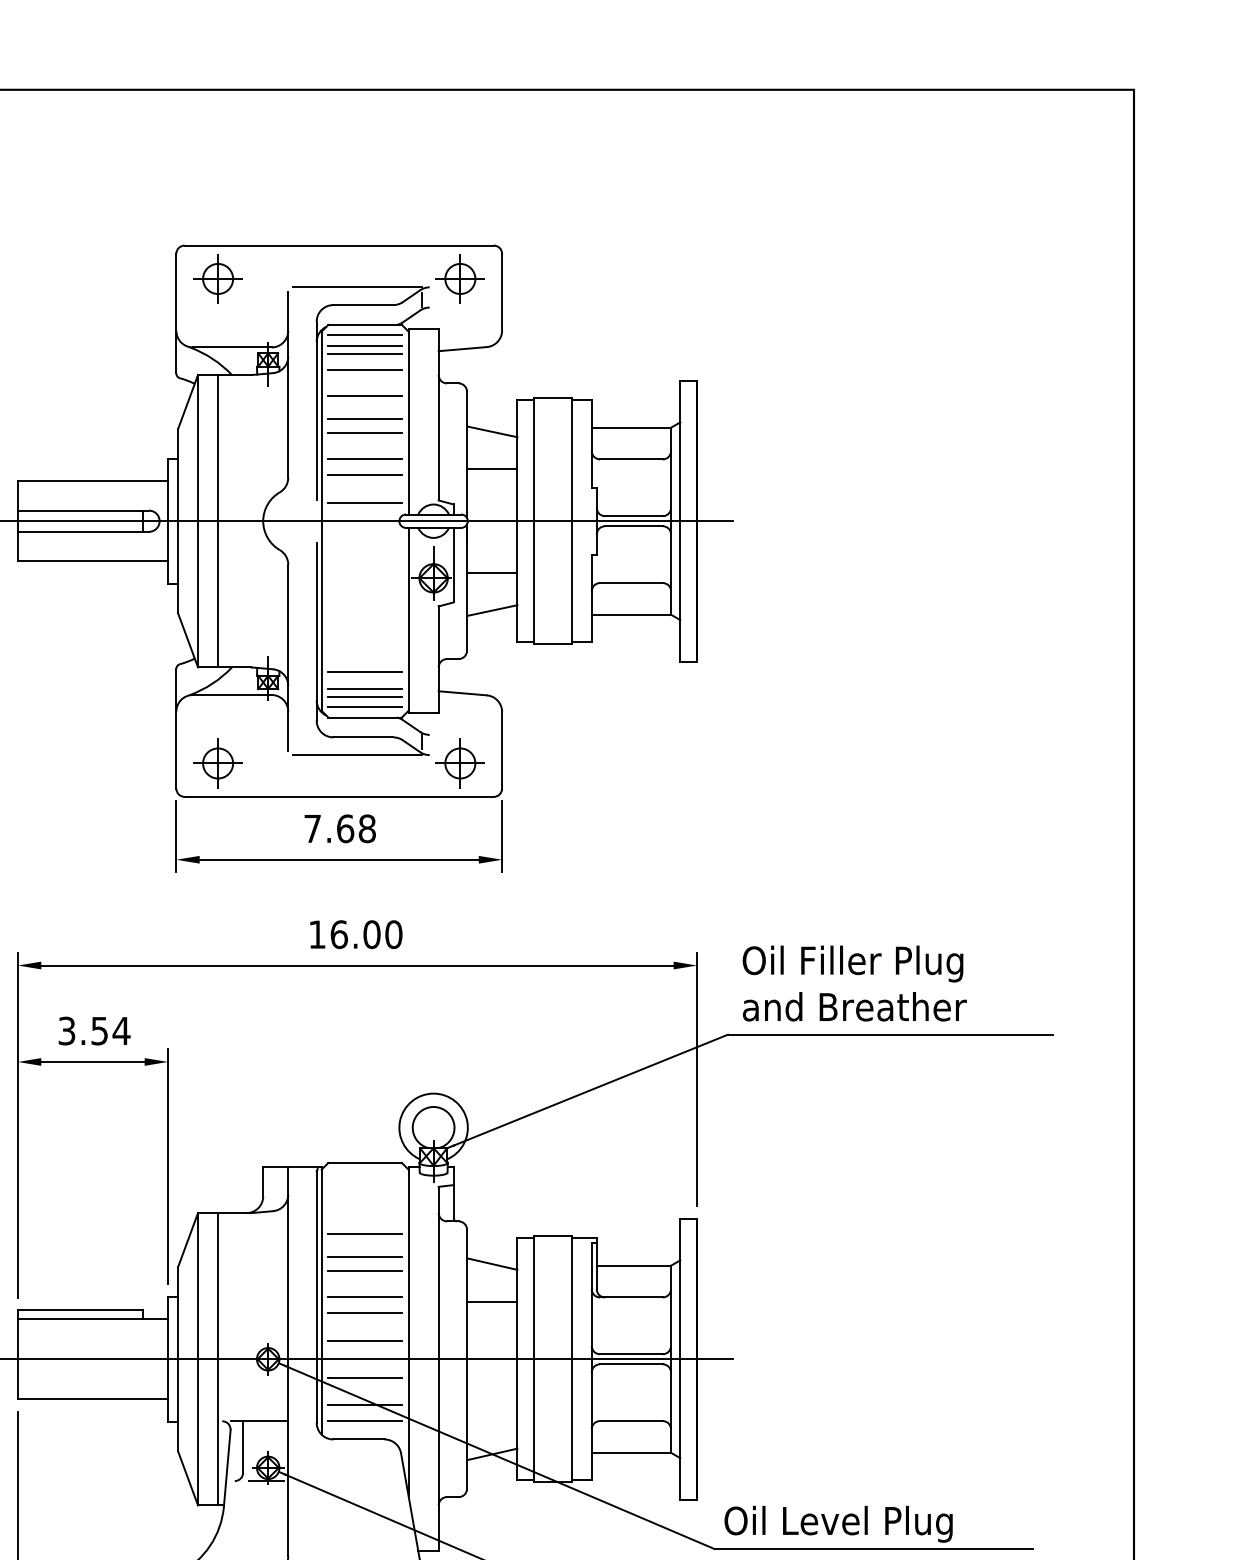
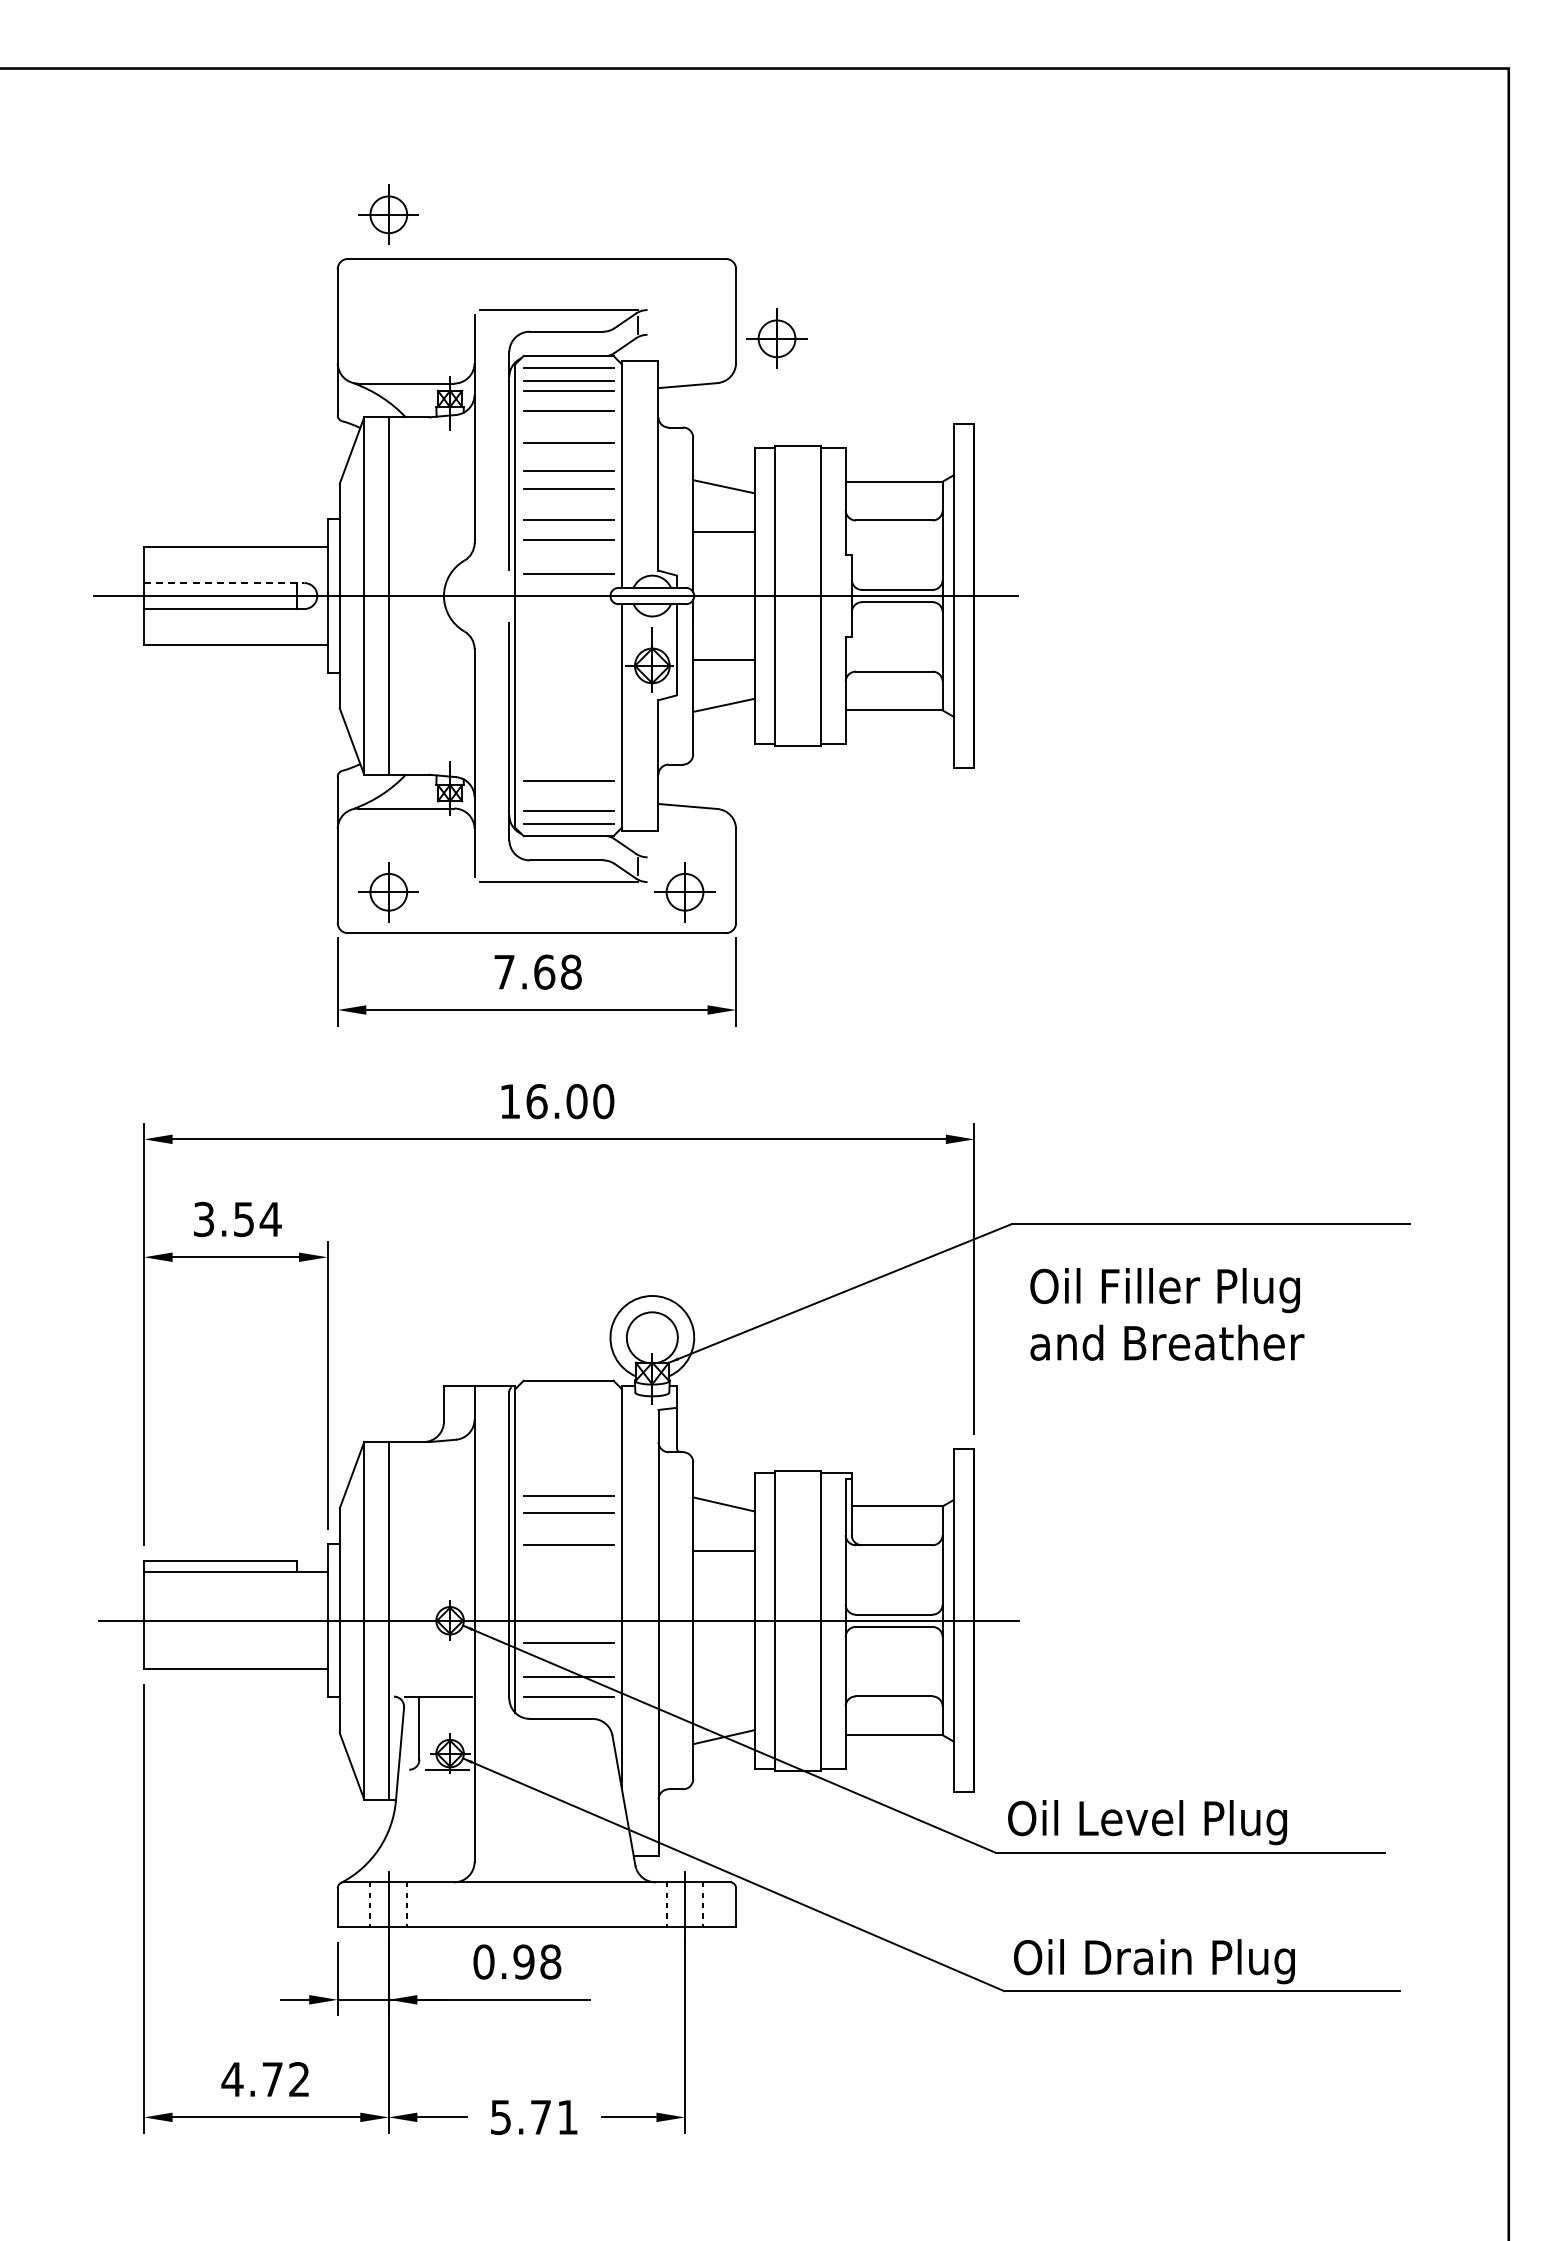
part: (217, 278) -> (388, 214), moved
part: (459, 278) -> (776, 338), moved
line: (83, 510) -> (224, 583), solid -> dashed
line: (365, 688) -> (568, 800), removed
text: (854, 983) -> (1167, 1314), moved
line: (365, 1233) -> (568, 1467), removed
line: (365, 1313) -> (568, 1564), removed
line: (365, 1341) -> (568, 1598), removed

